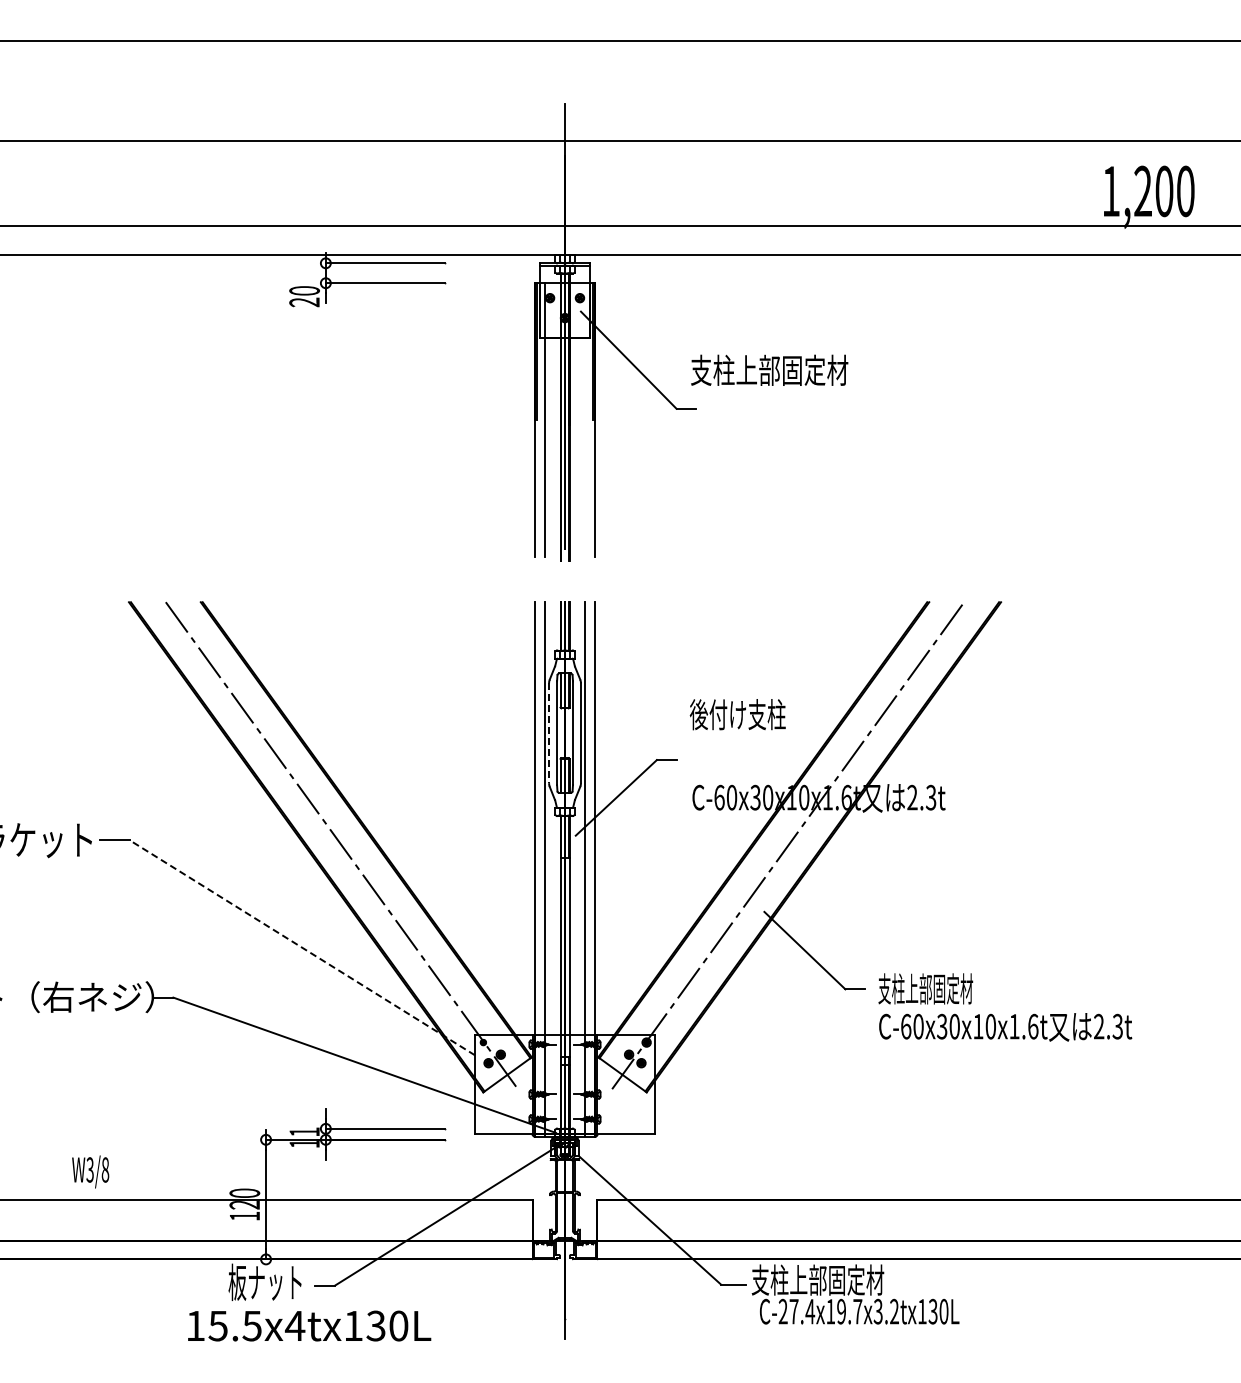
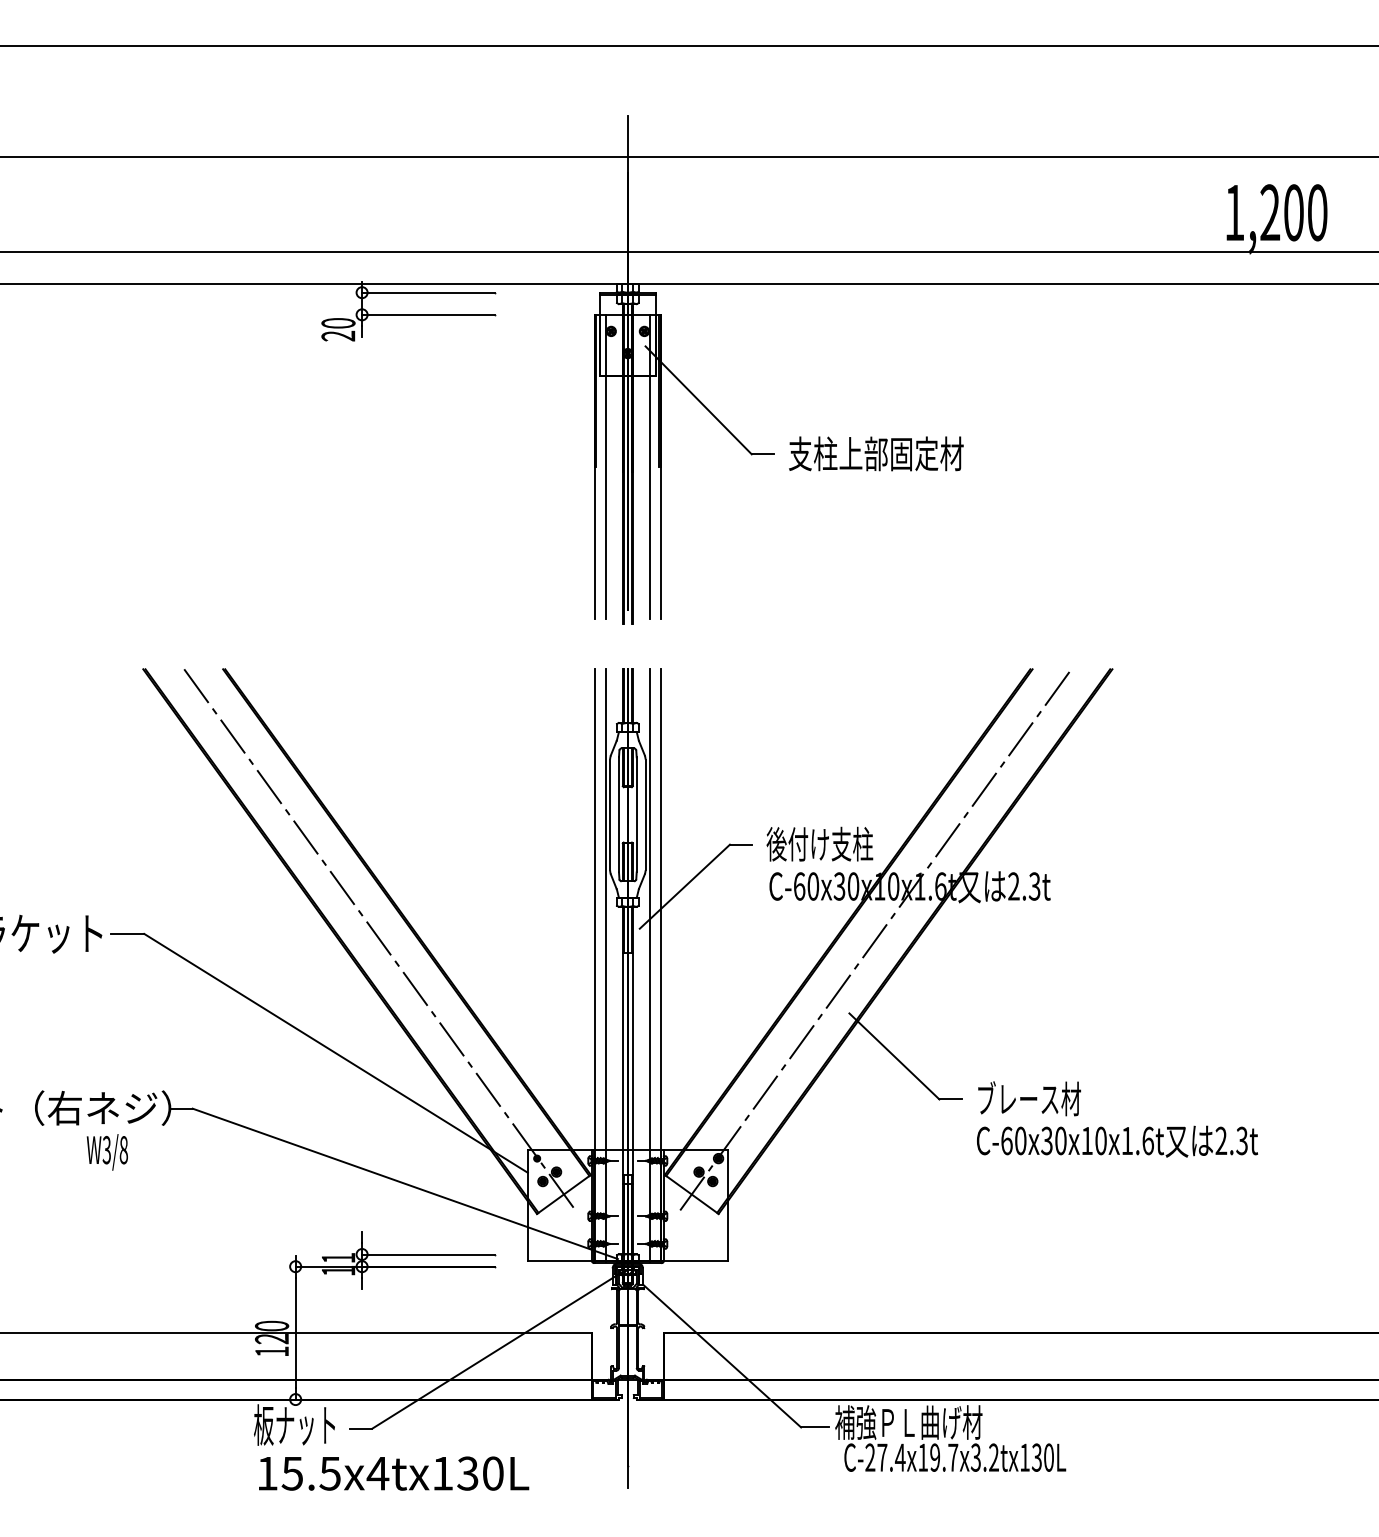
text: (769, 369) -> (876, 452), moved
line: (584, 419) -> (649, 466), added
text: (737, 714) -> (819, 844), moved
line: (549, 733) -> (610, 815), dashed -> solid
line: (302, 947) -> (336, 1052), dashed -> solid
text: (925, 988) -> (1028, 1098), 支柱上部固定材 -> ブレース材
text: (90, 1171) -> (107, 1151), moved
text: (808, 1279) -> (898, 1421), 支柱上部固定材 -> 補強ＰＬ曲げ材
text: (309, 1325) -> (393, 1473), moved

